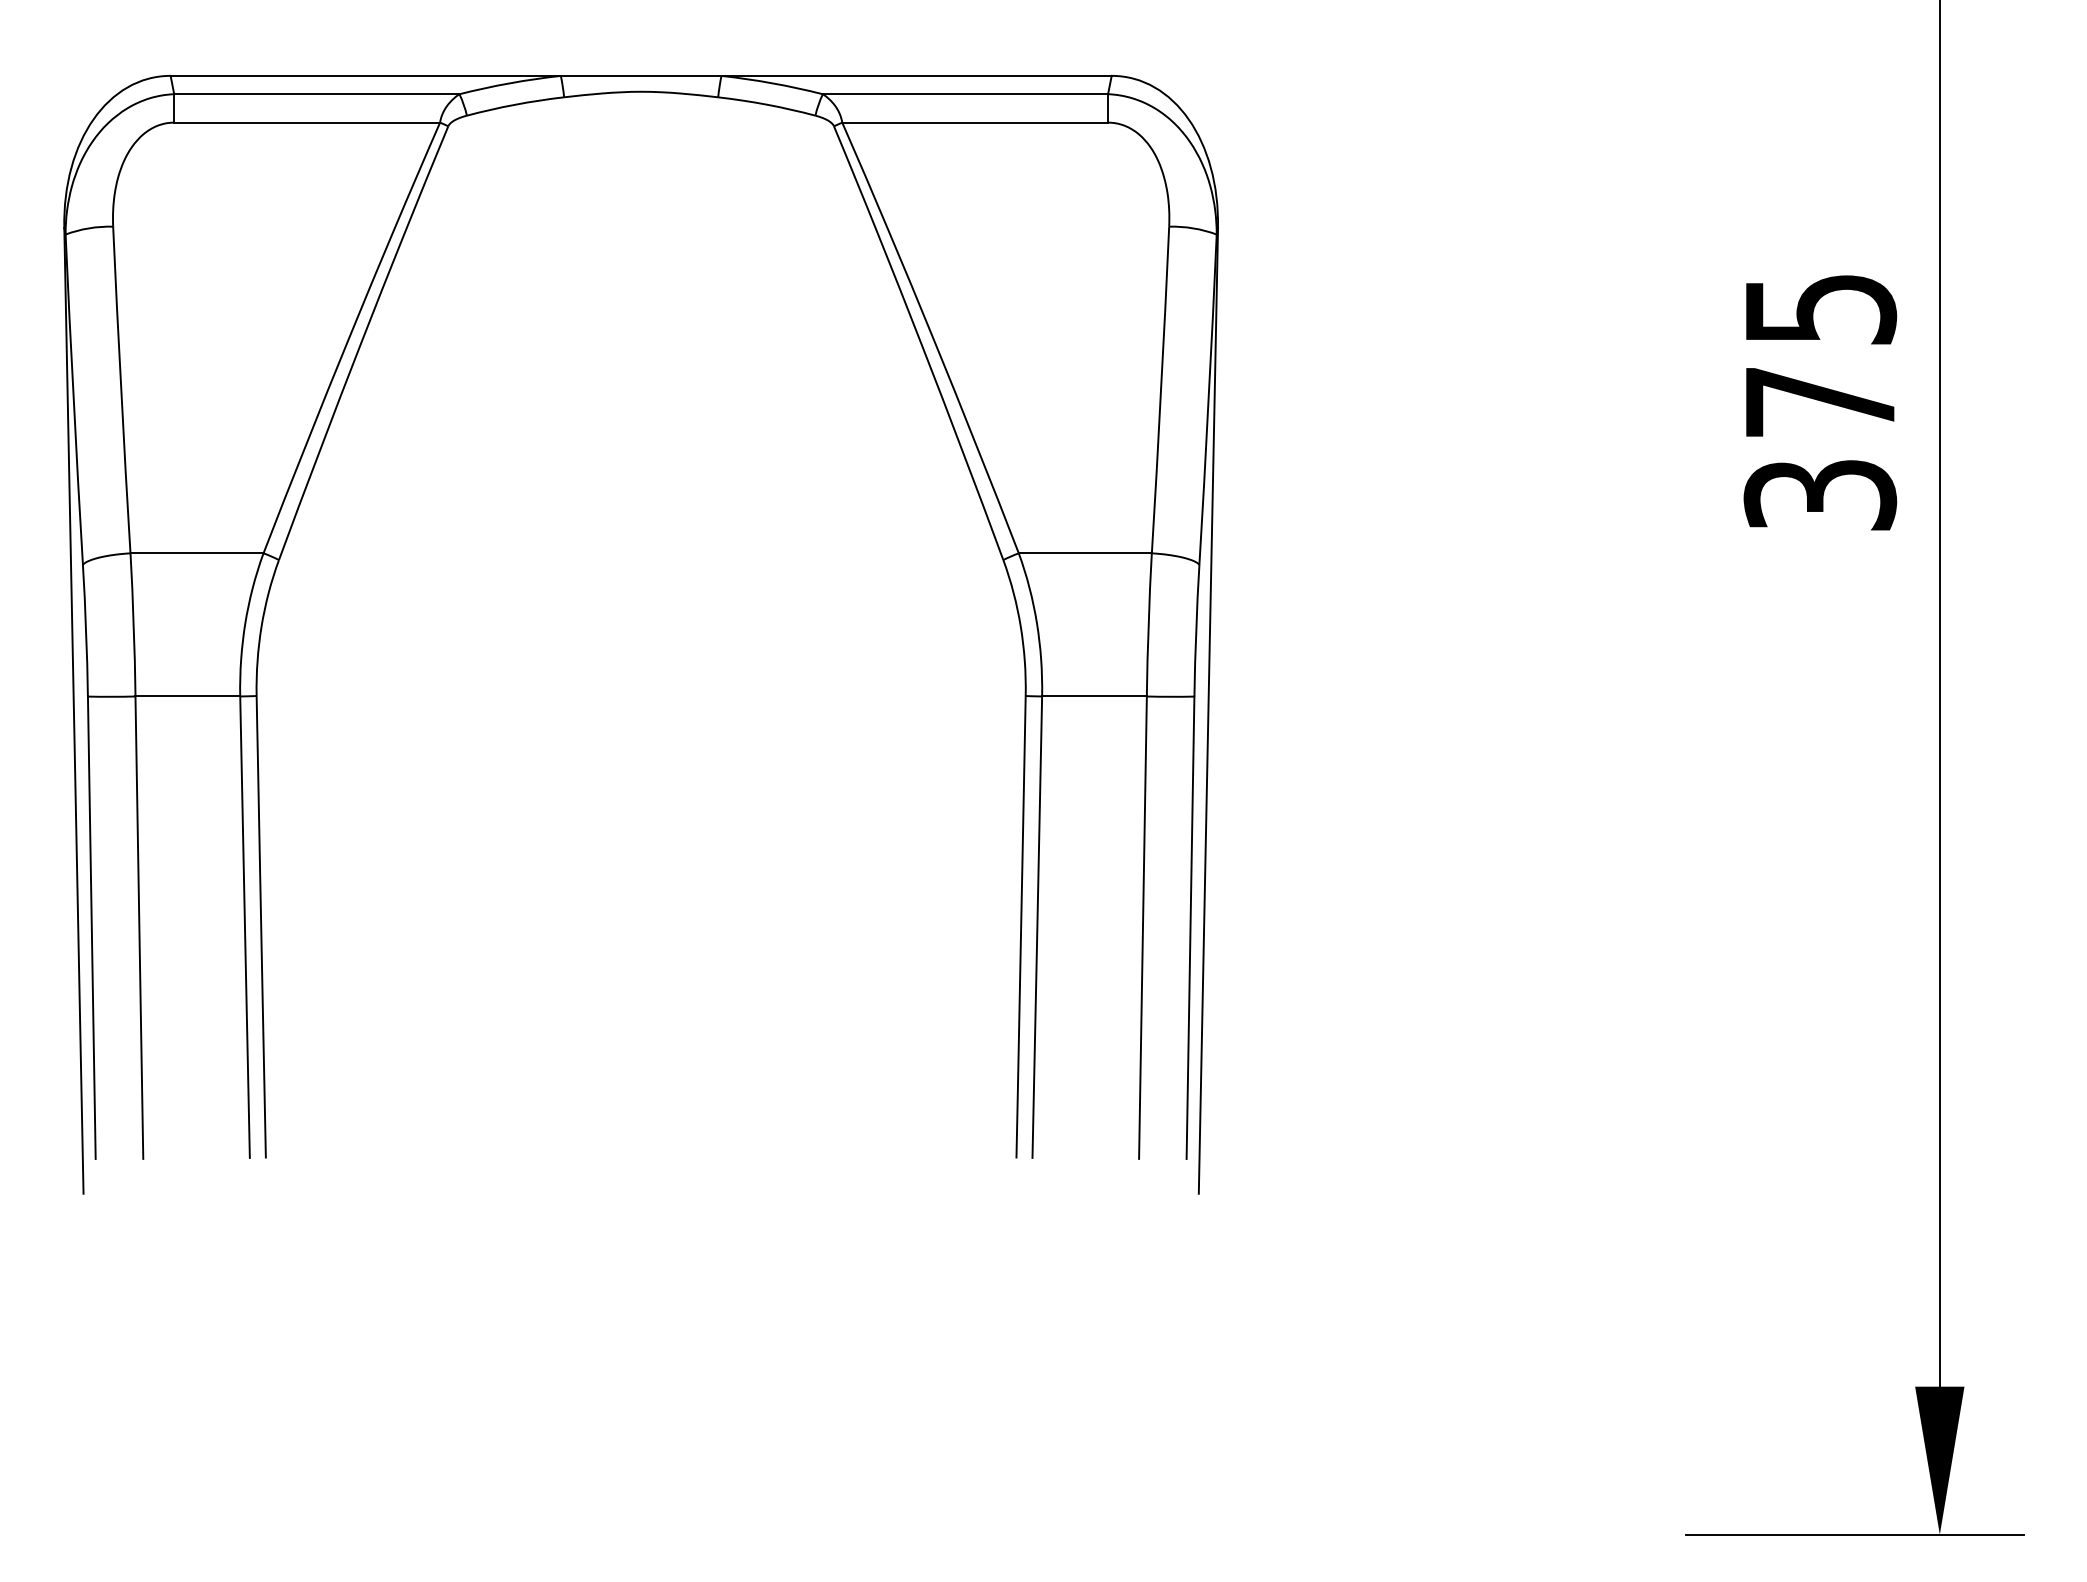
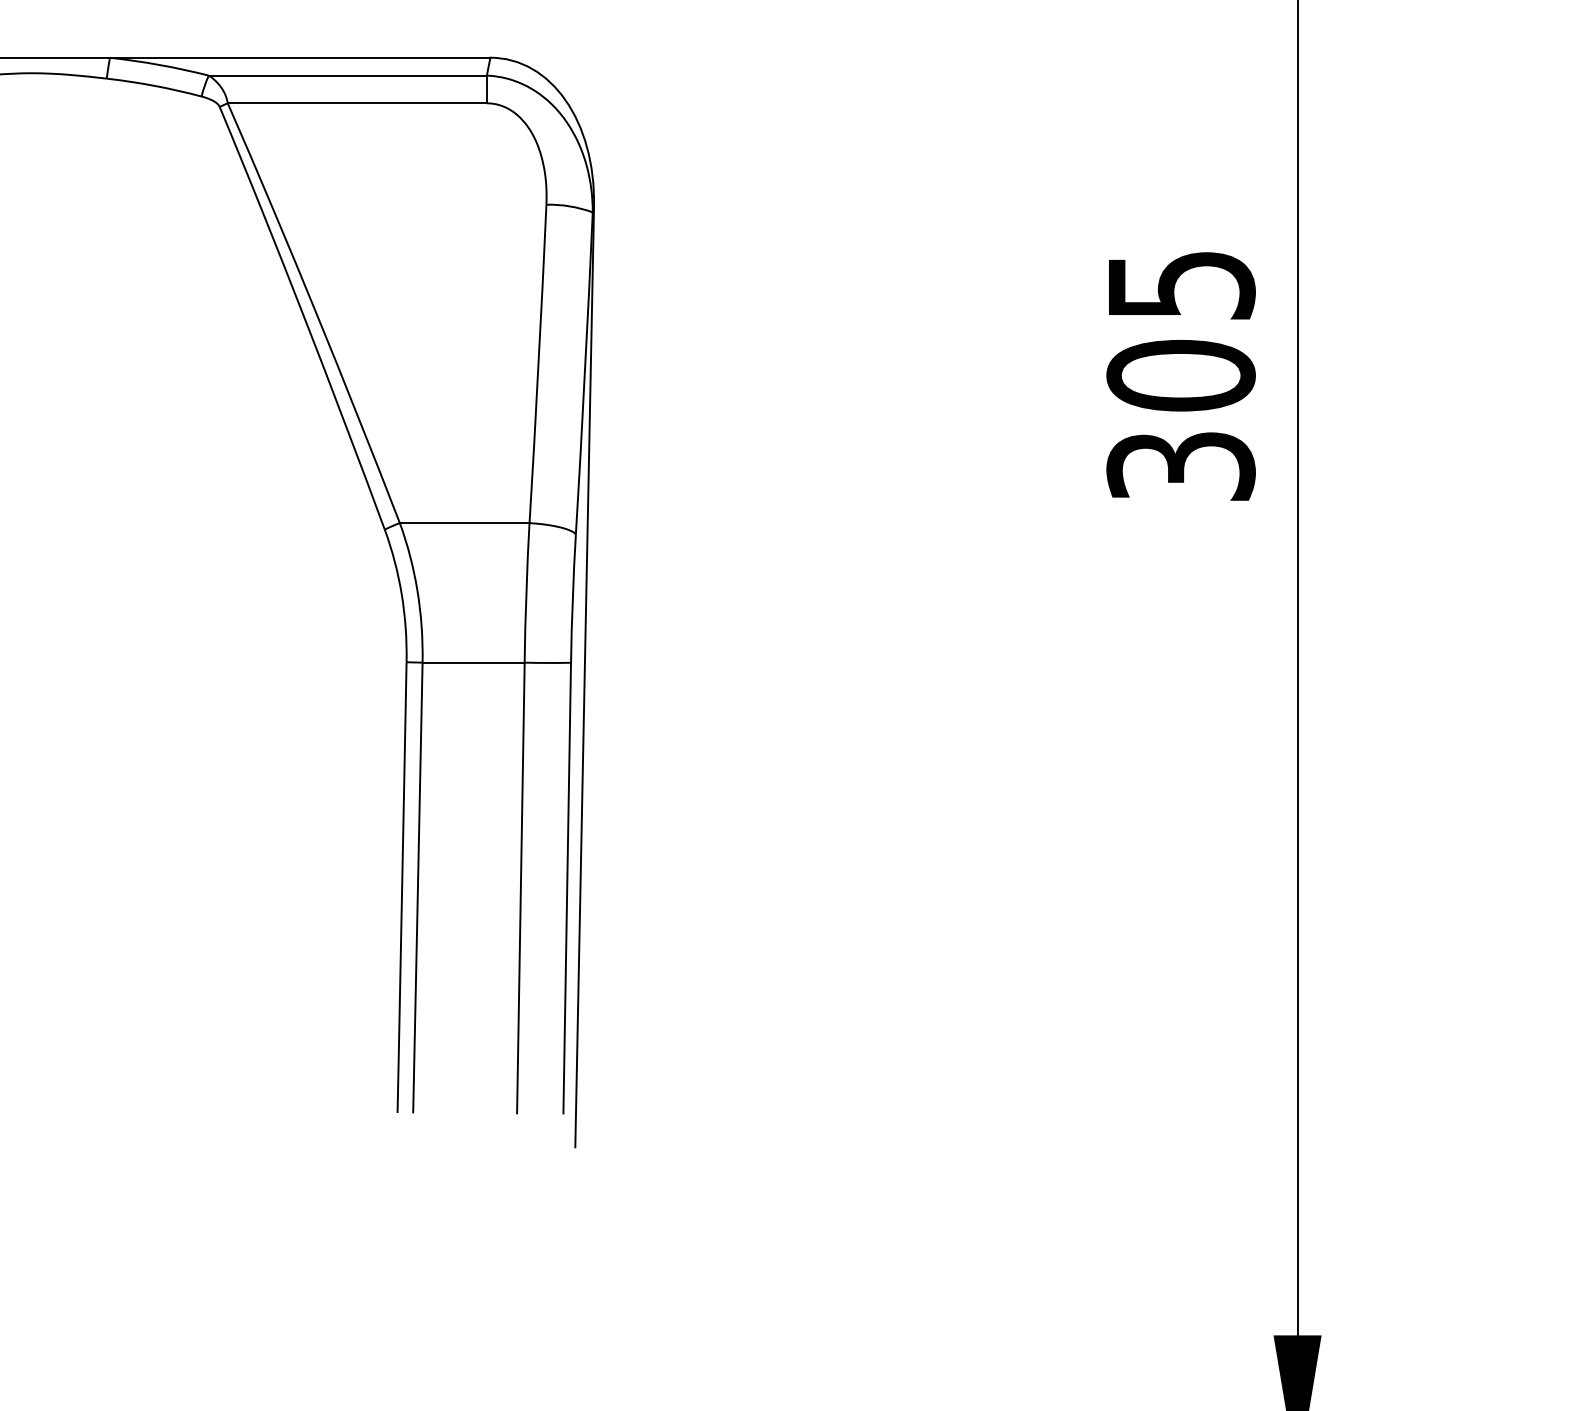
text: (1820, 401) -> (1181, 375), 375 -> 305

